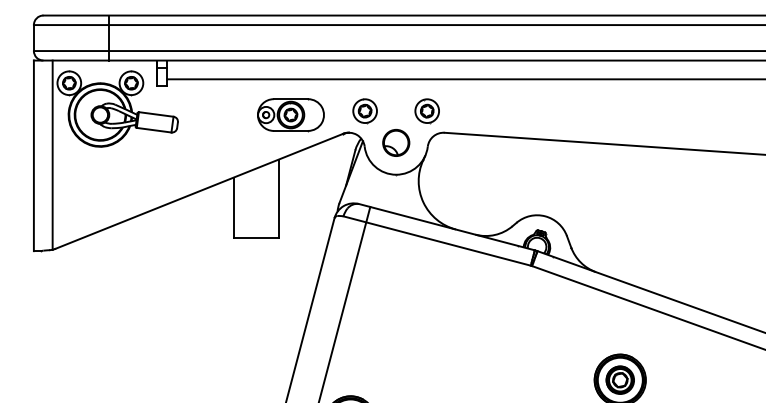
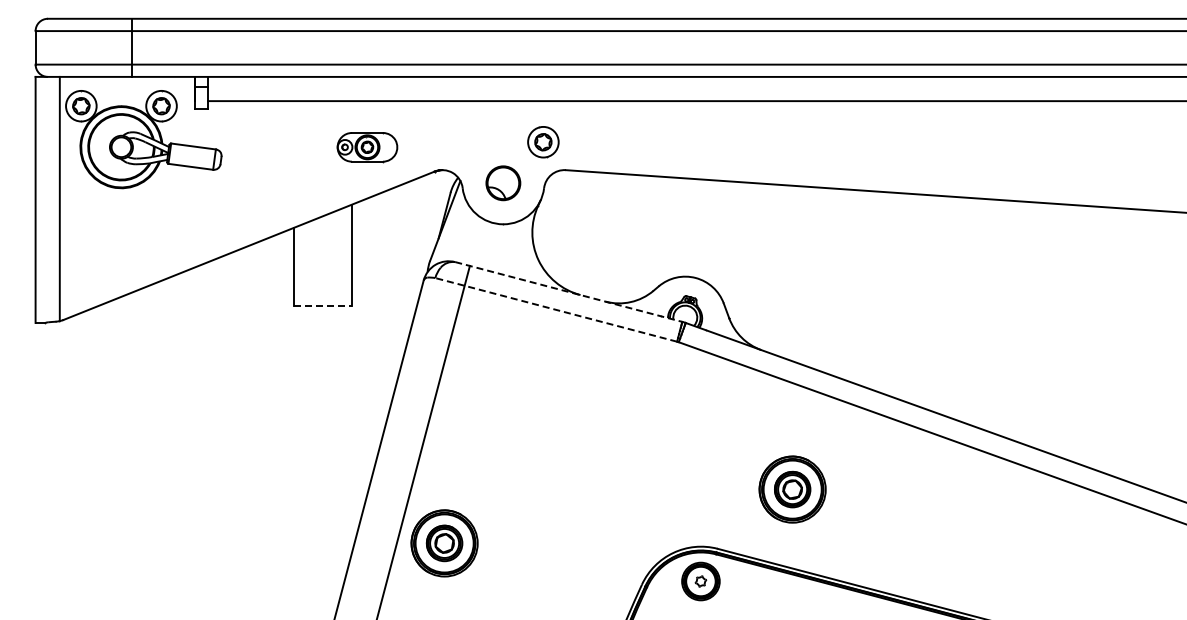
part: (365, 111) -> (463, 142), removed
part: (290, 115) -> (367, 147), size x0.7
line: (447, 227) -> (569, 292), solid -> dashed
line: (256, 238) -> (323, 306), solid -> dashed
line: (437, 240) -> (556, 309), solid -> dashed

